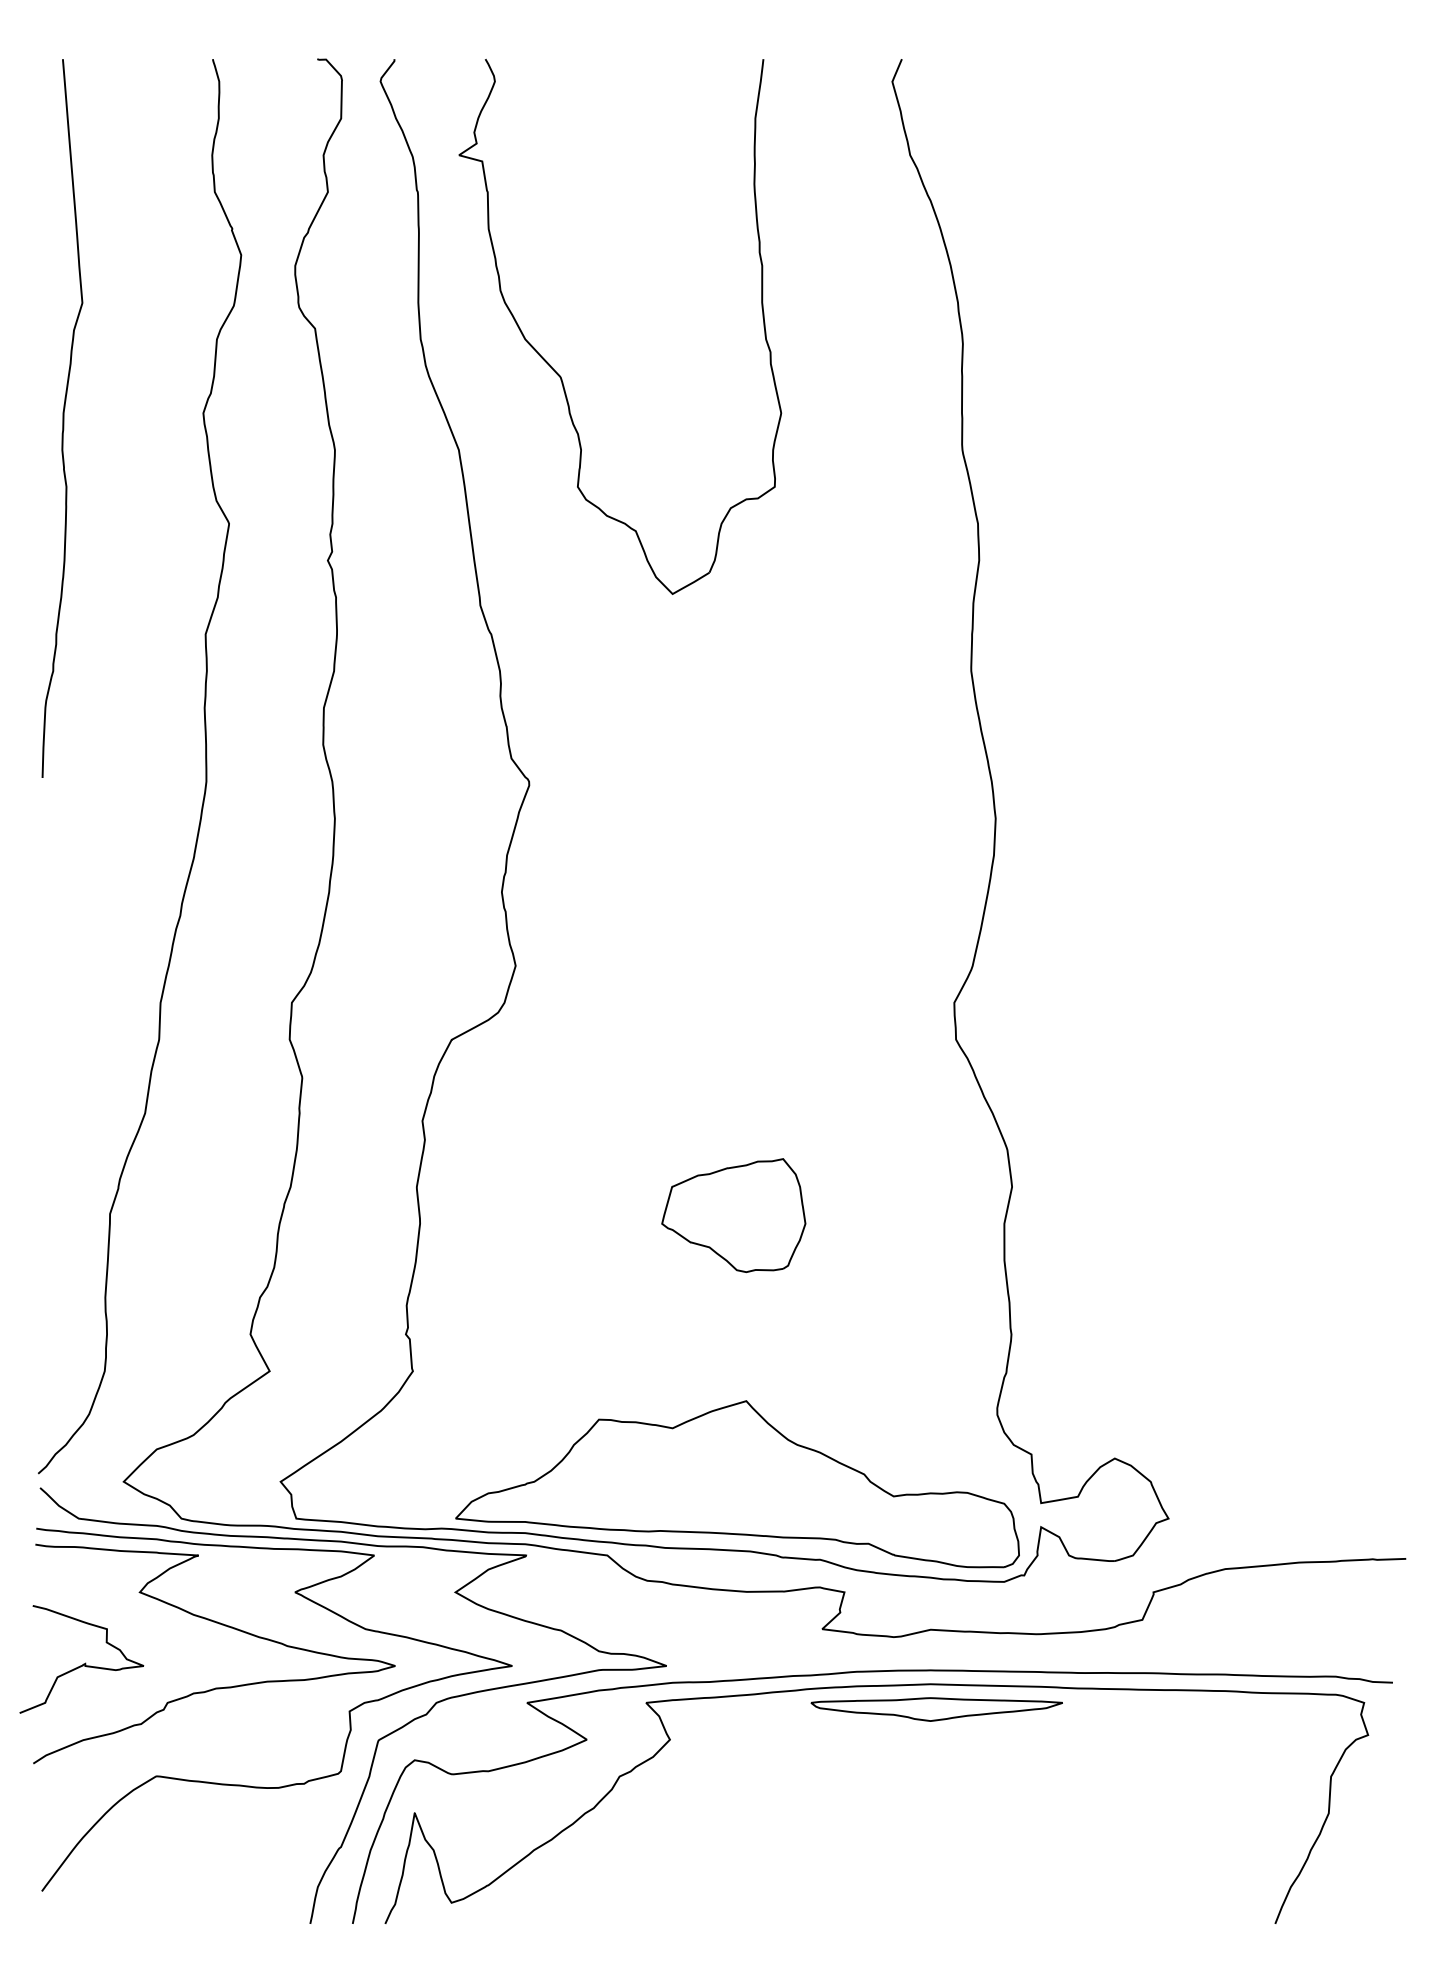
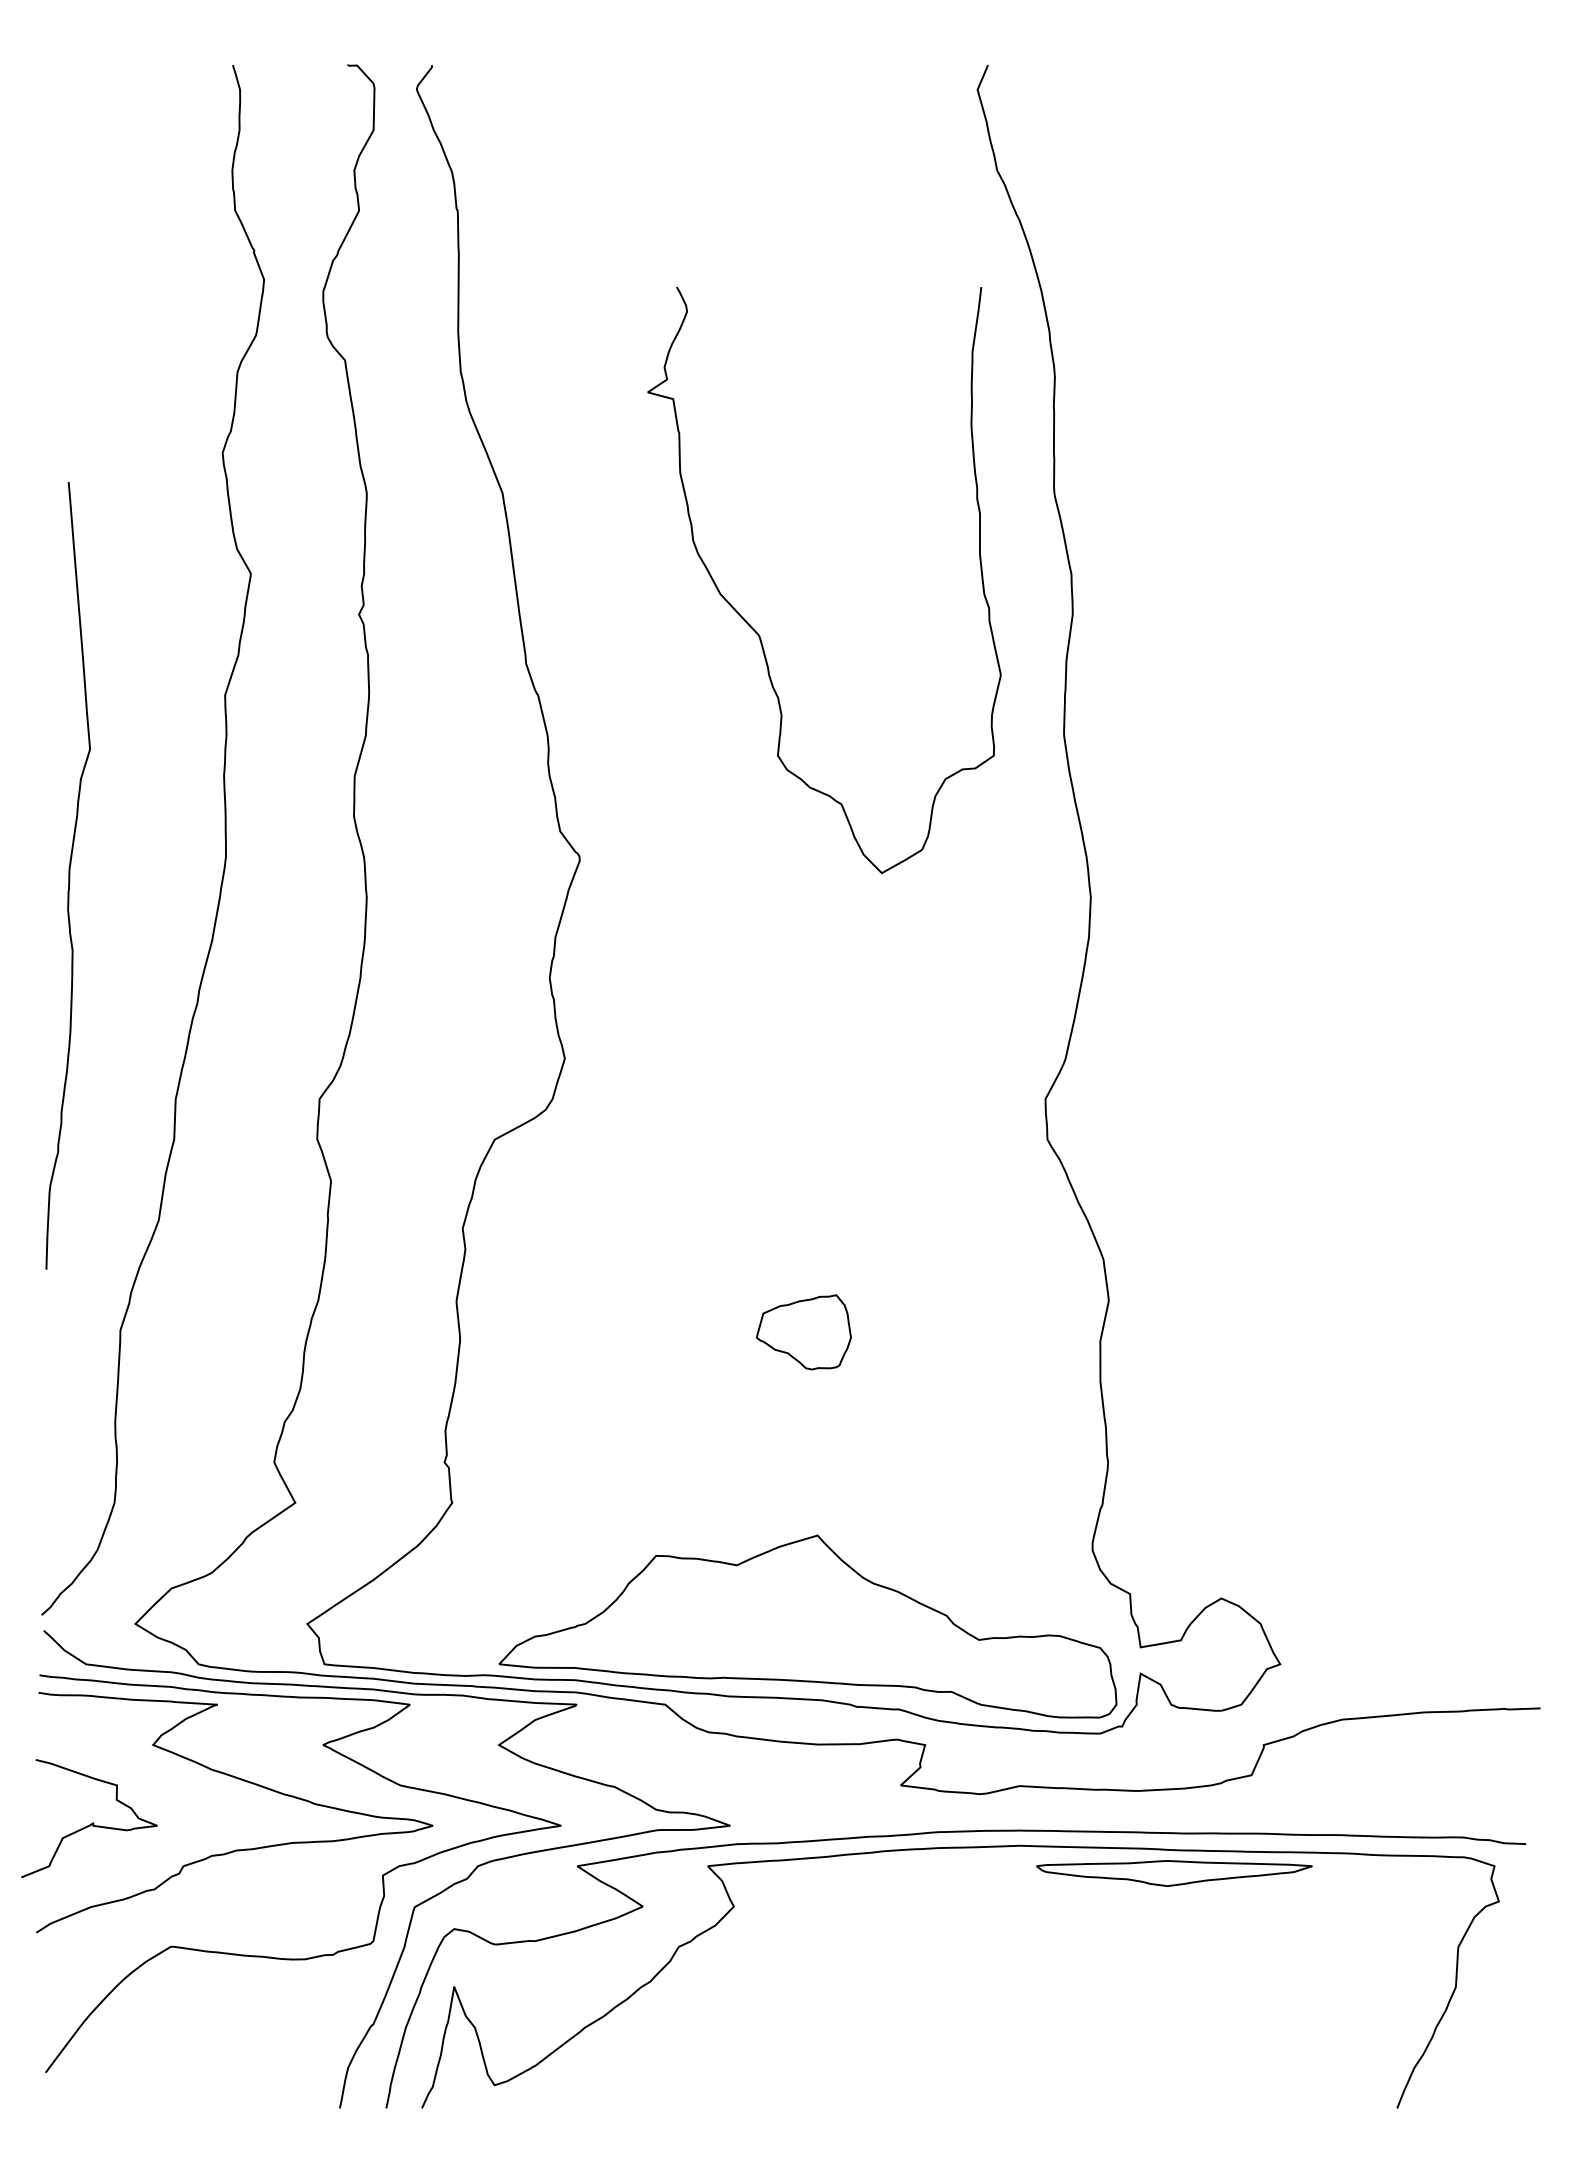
part: (560, 376) -> (759, 634), moved
curve: (62, 418) -> (68, 875), moved
part: (733, 1215) -> (803, 1332), size x0.6
part: (936, 1709) -> (1174, 1873), moved

